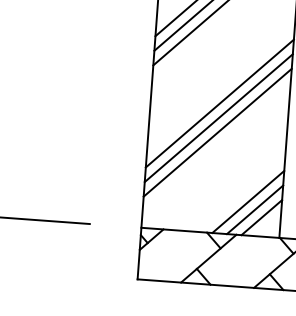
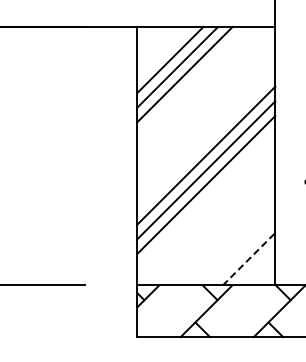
line: (248, 201) -> (241, 251), removed
line: (255, 209) -> (249, 258), solid -> dashed
line: (261, 217) -> (256, 266), removed

